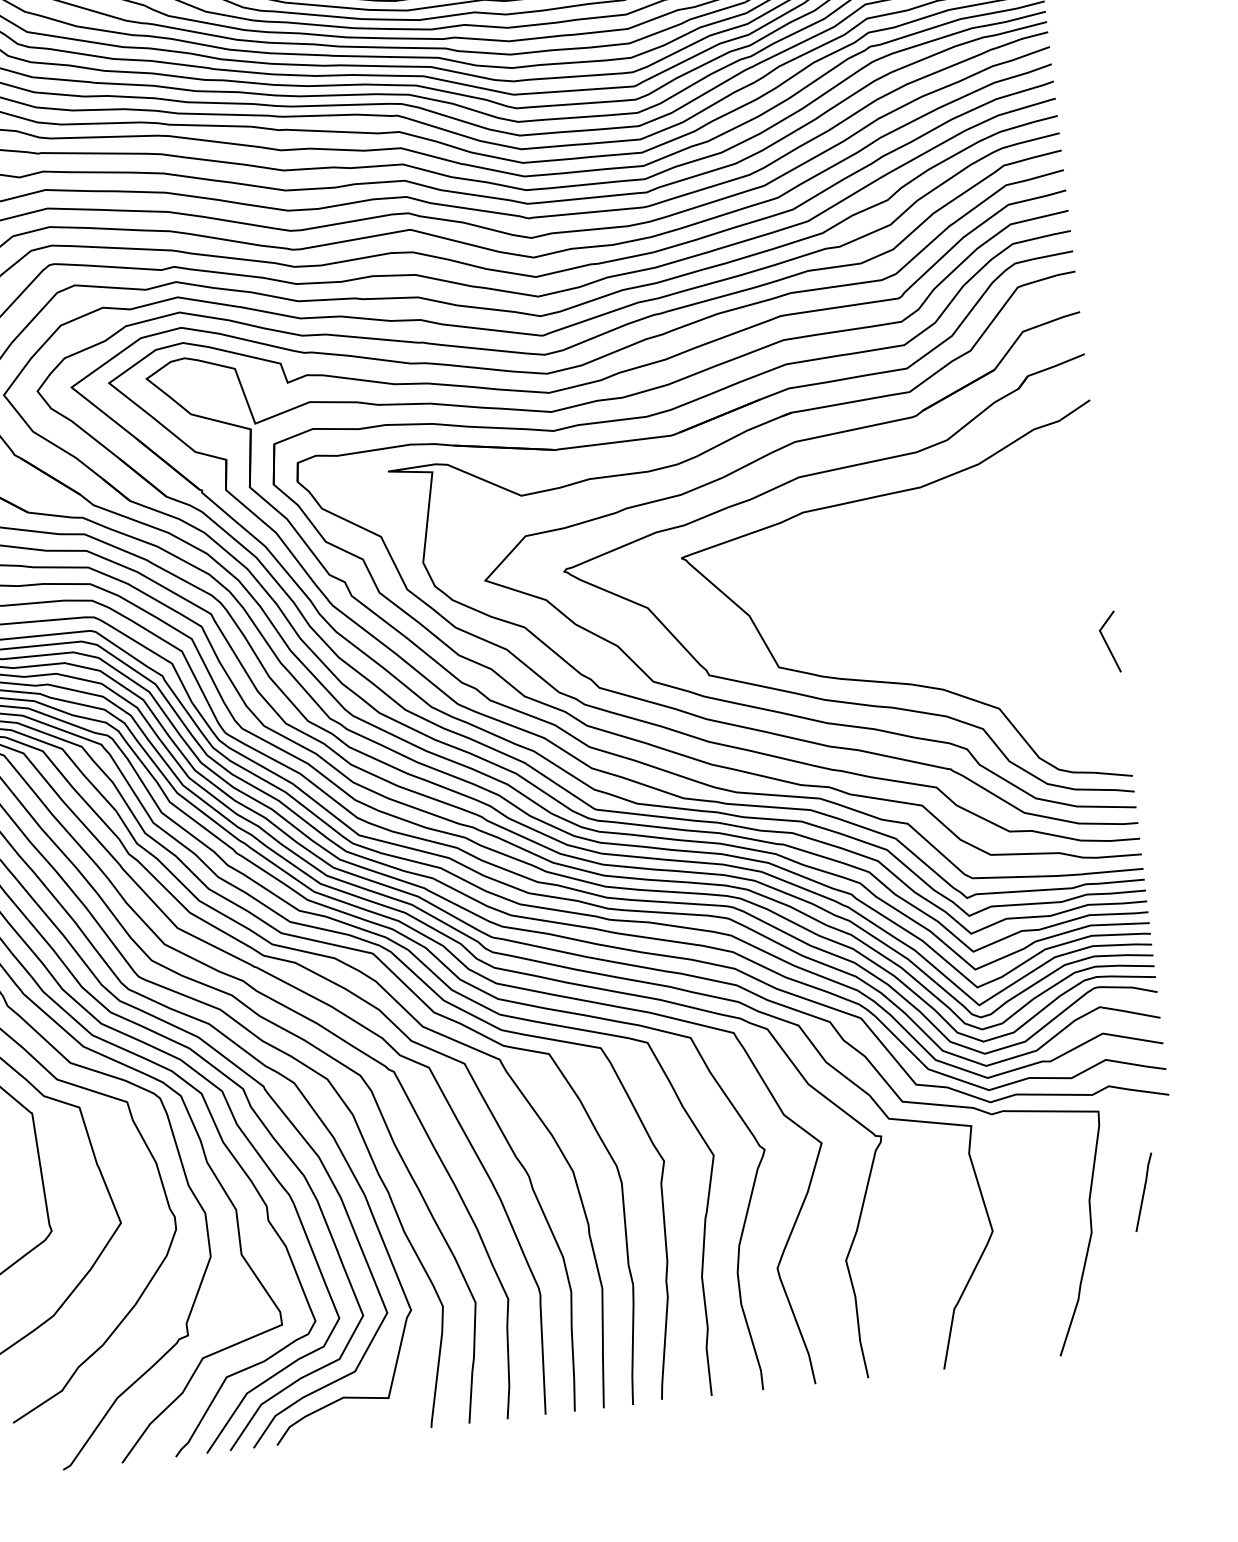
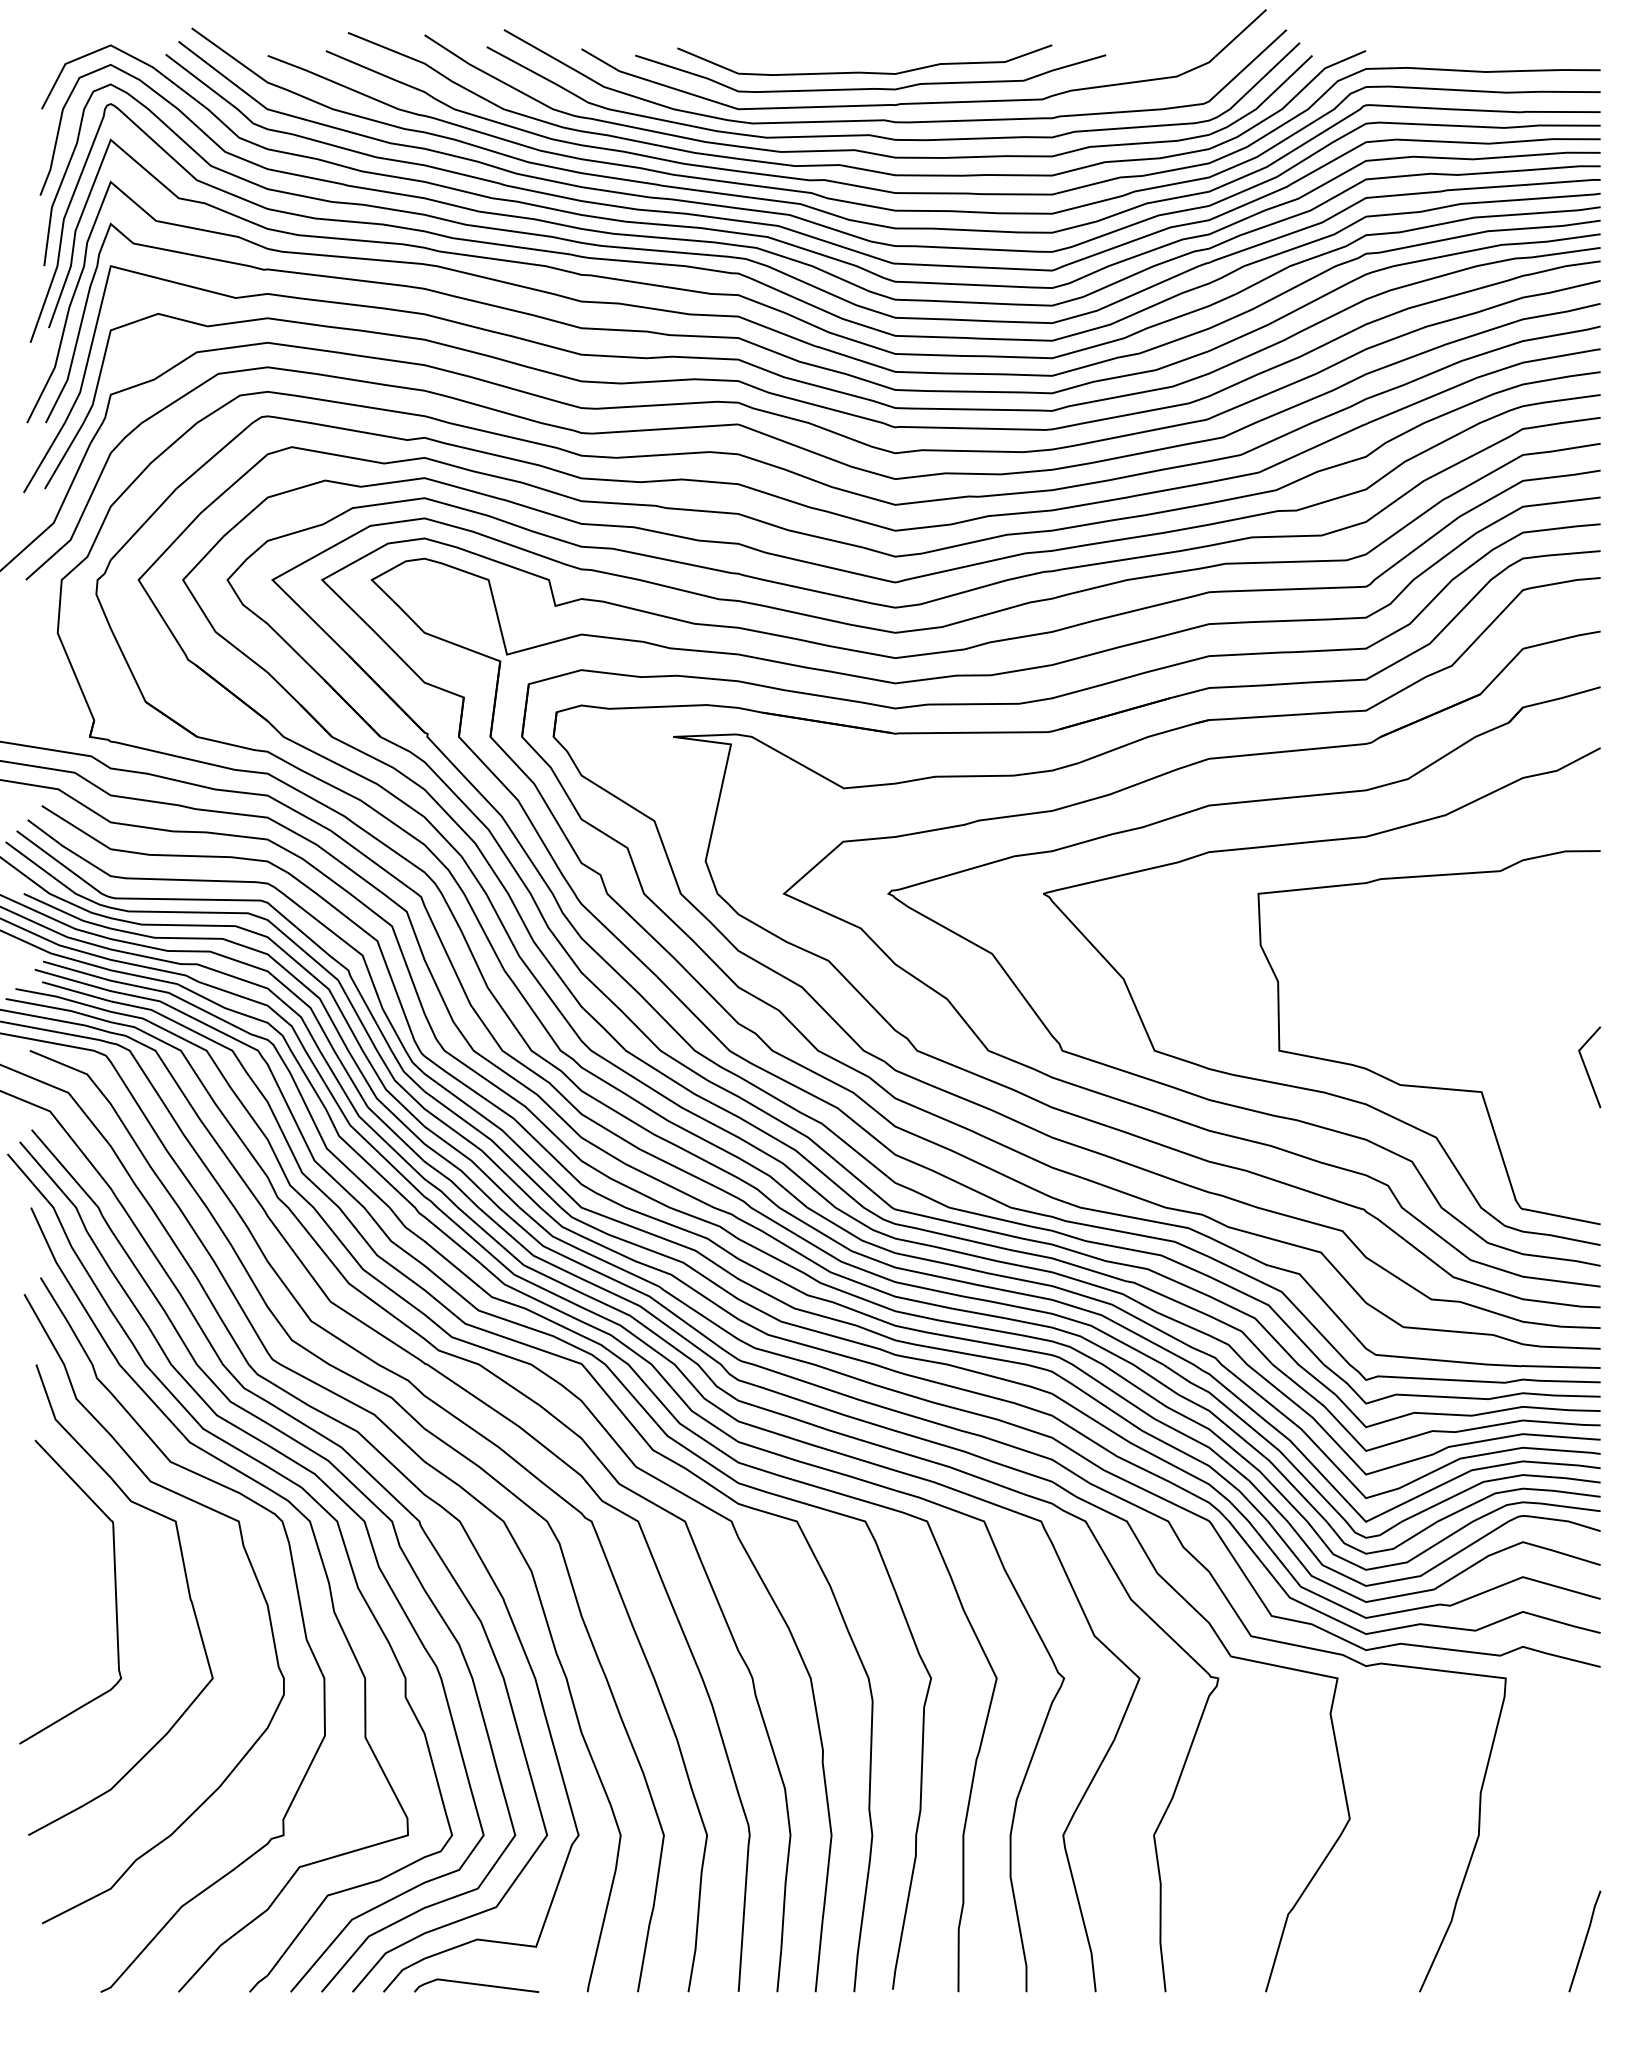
curve: (983, 670) -> (1420, 1085), added
line: (1143, 1192) -> (1584, 1941), moved
line: (346, 1432) -> (476, 1985), added

